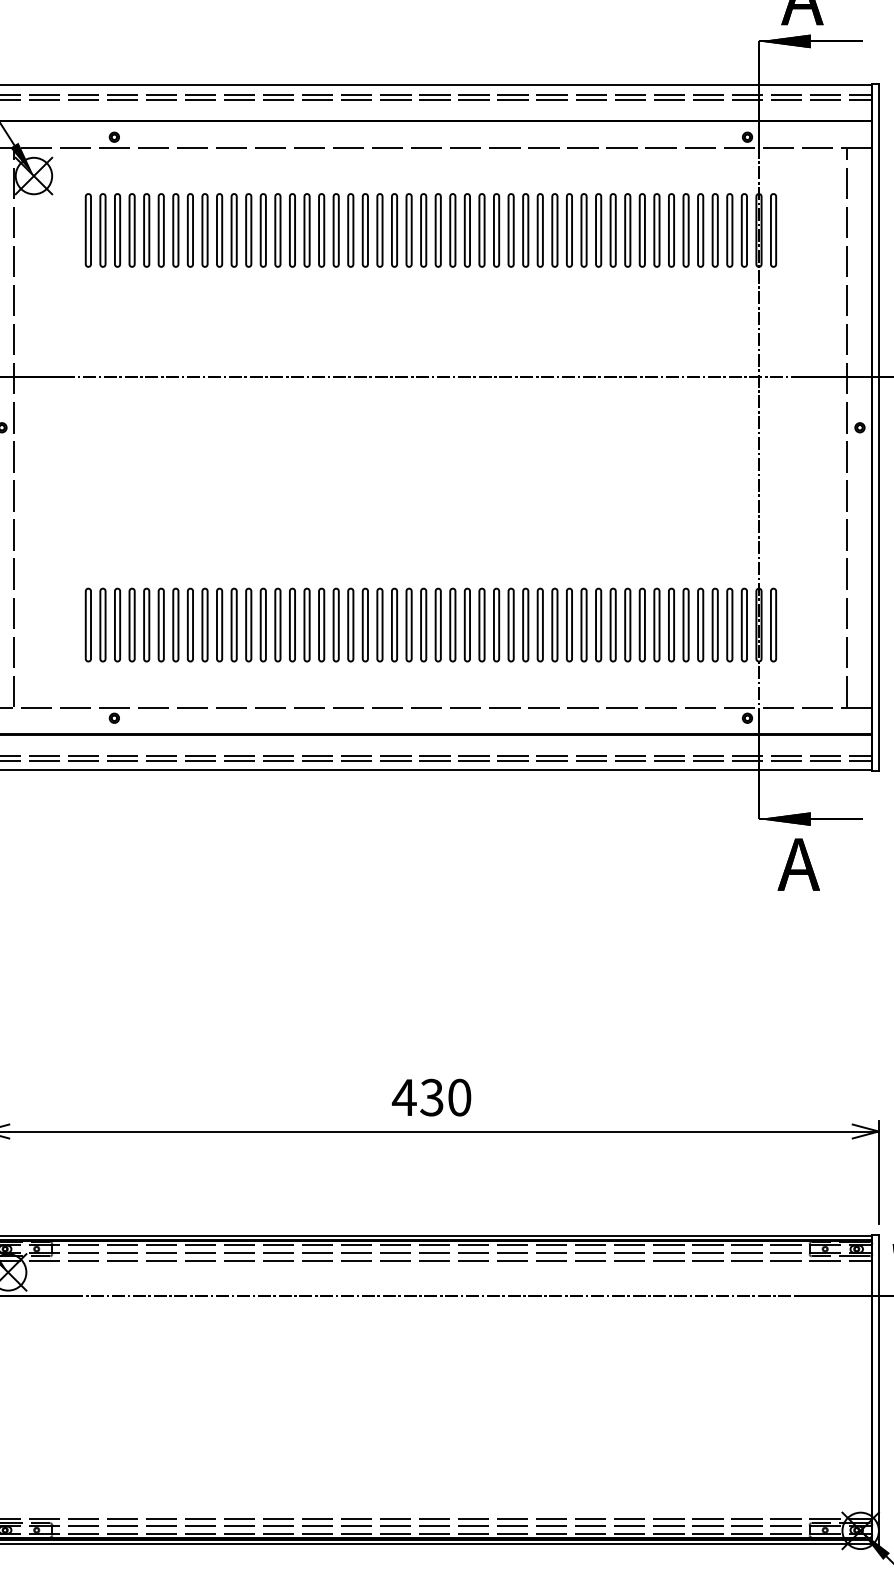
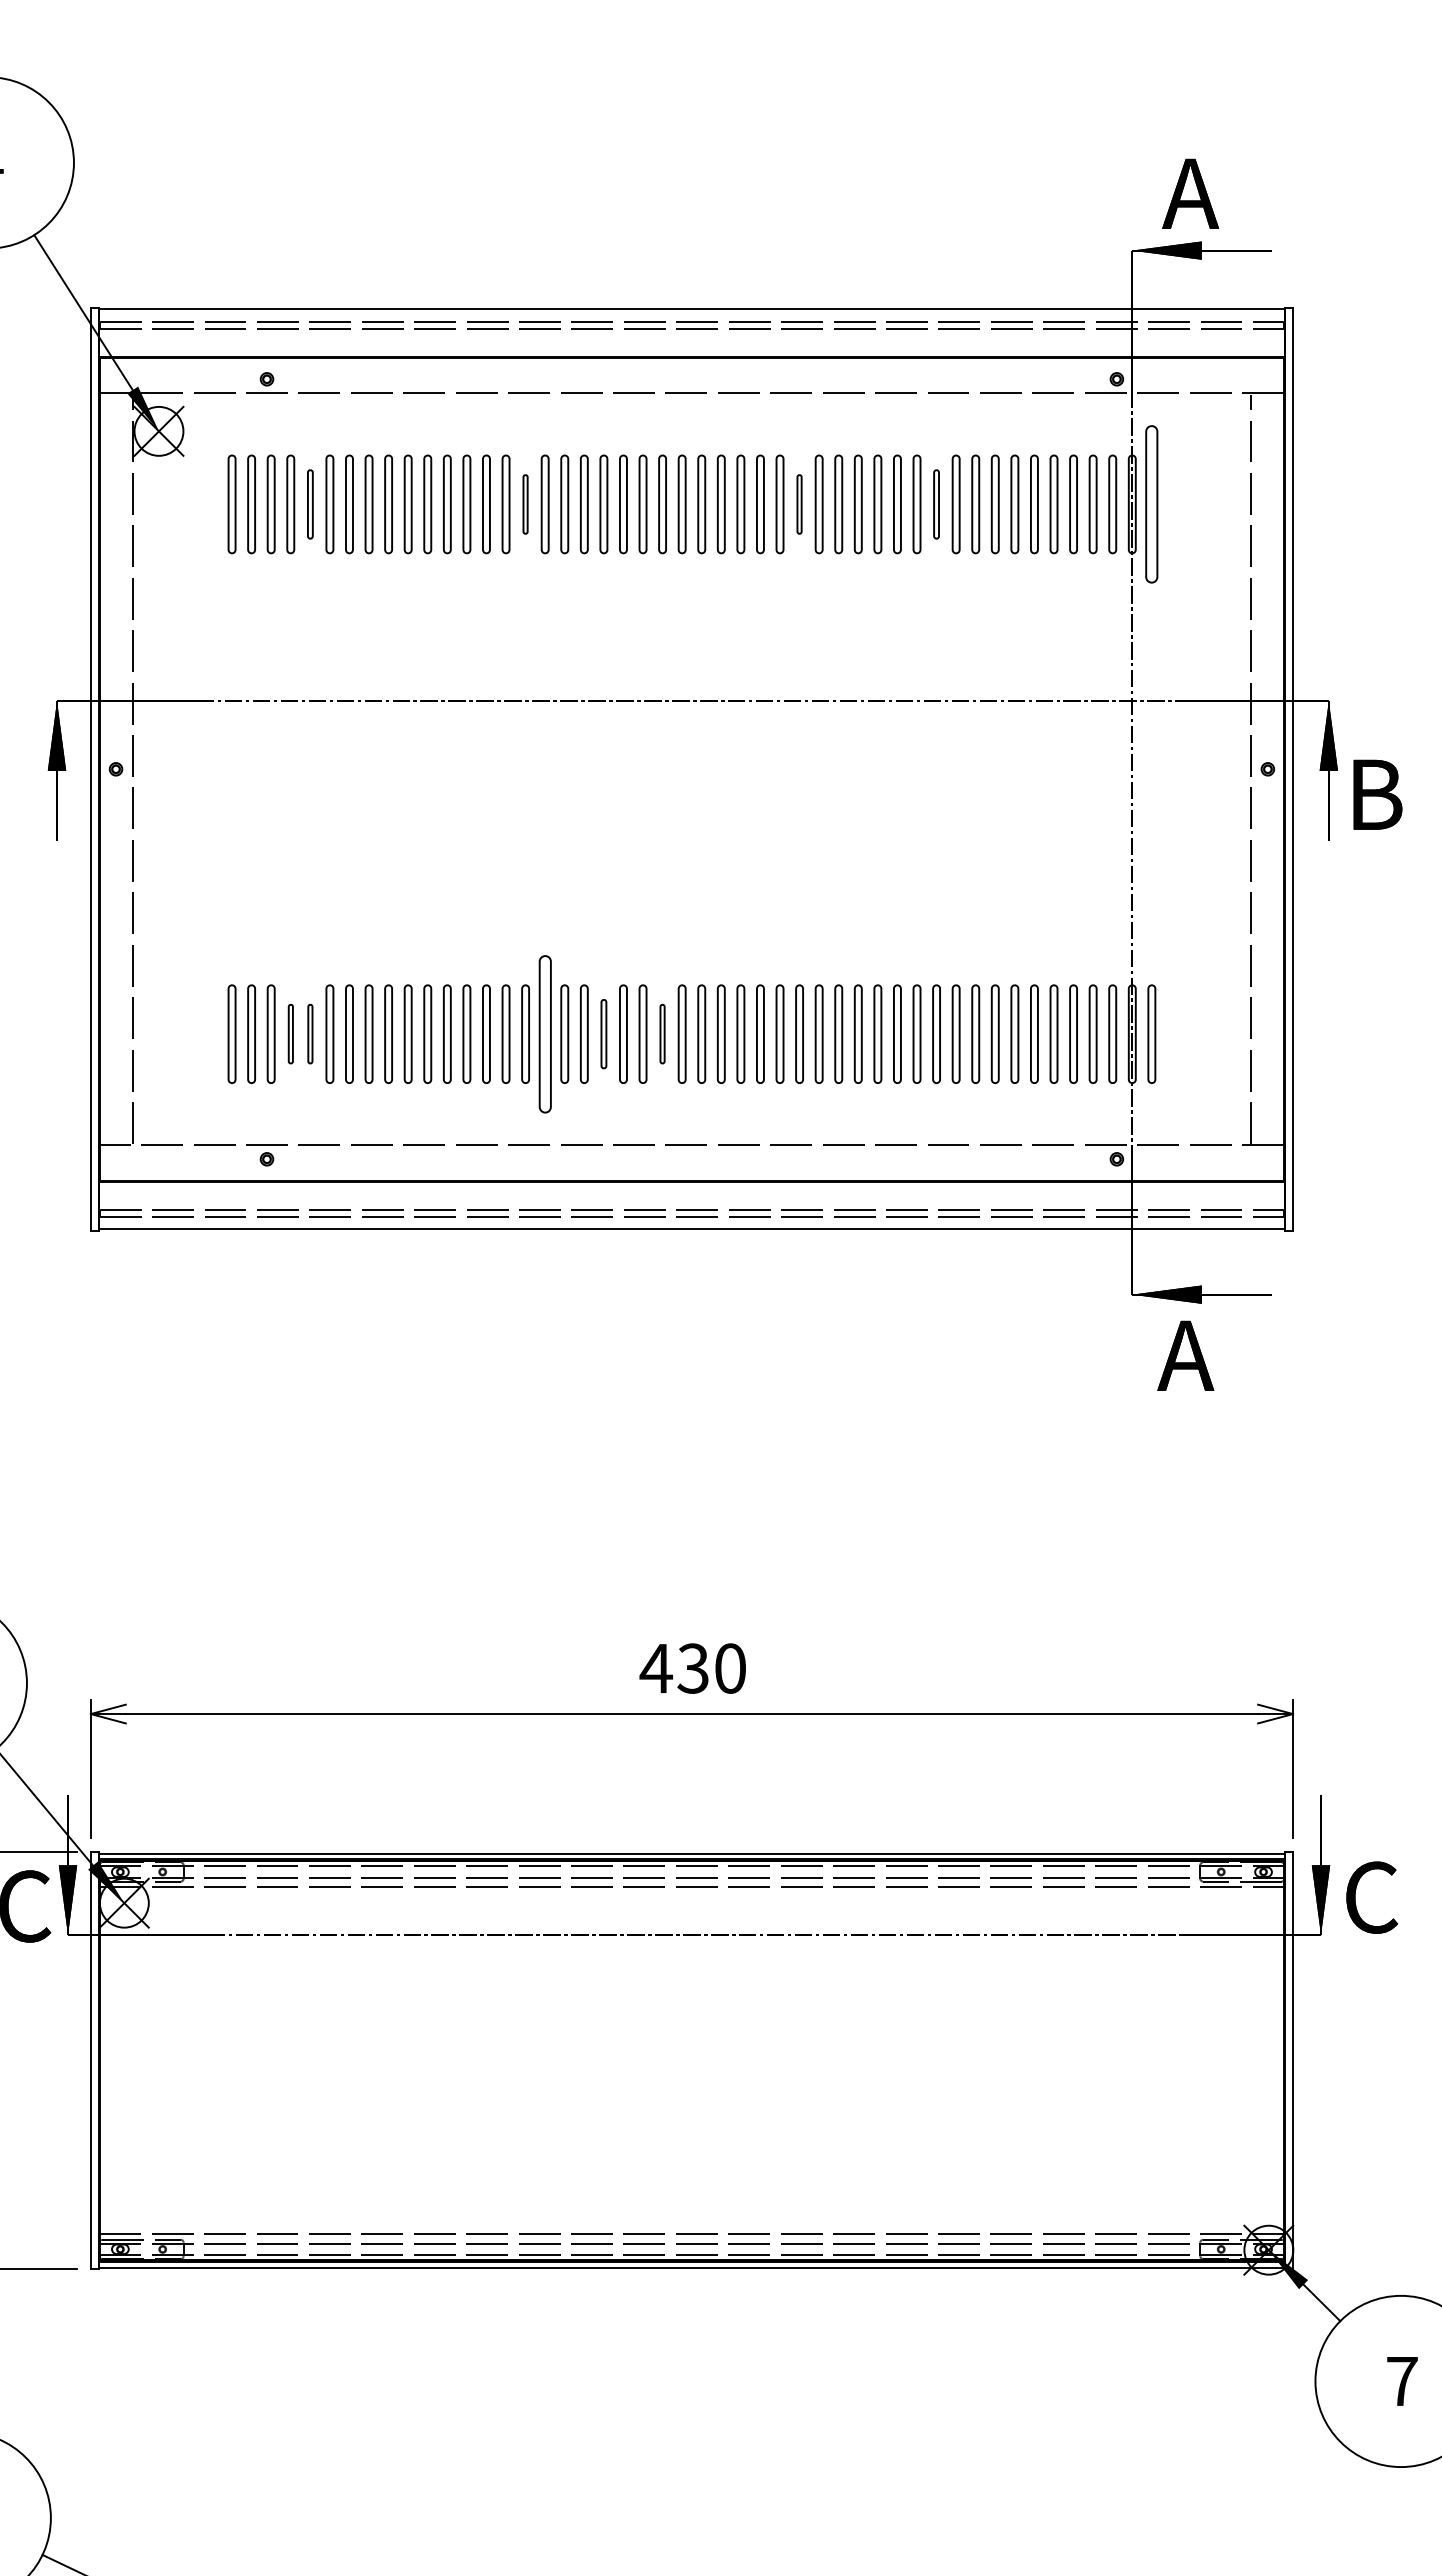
part: (146, 230) -> (310, 504), size x0.7
part: (306, 230) -> (525, 504), size x0.6
part: (511, 230) -> (799, 504), size x0.6
part: (613, 230) -> (936, 504), size x0.7
part: (773, 230) -> (1151, 504), size x1.6
part: (131, 624) -> (290, 1033), size x0.6
part: (146, 624) -> (310, 1033), size x0.6
part: (321, 624) -> (544, 1033), size x1.6
part: (365, 624) -> (603, 1033), size x0.7
part: (409, 624) -> (662, 1033), size x0.6

